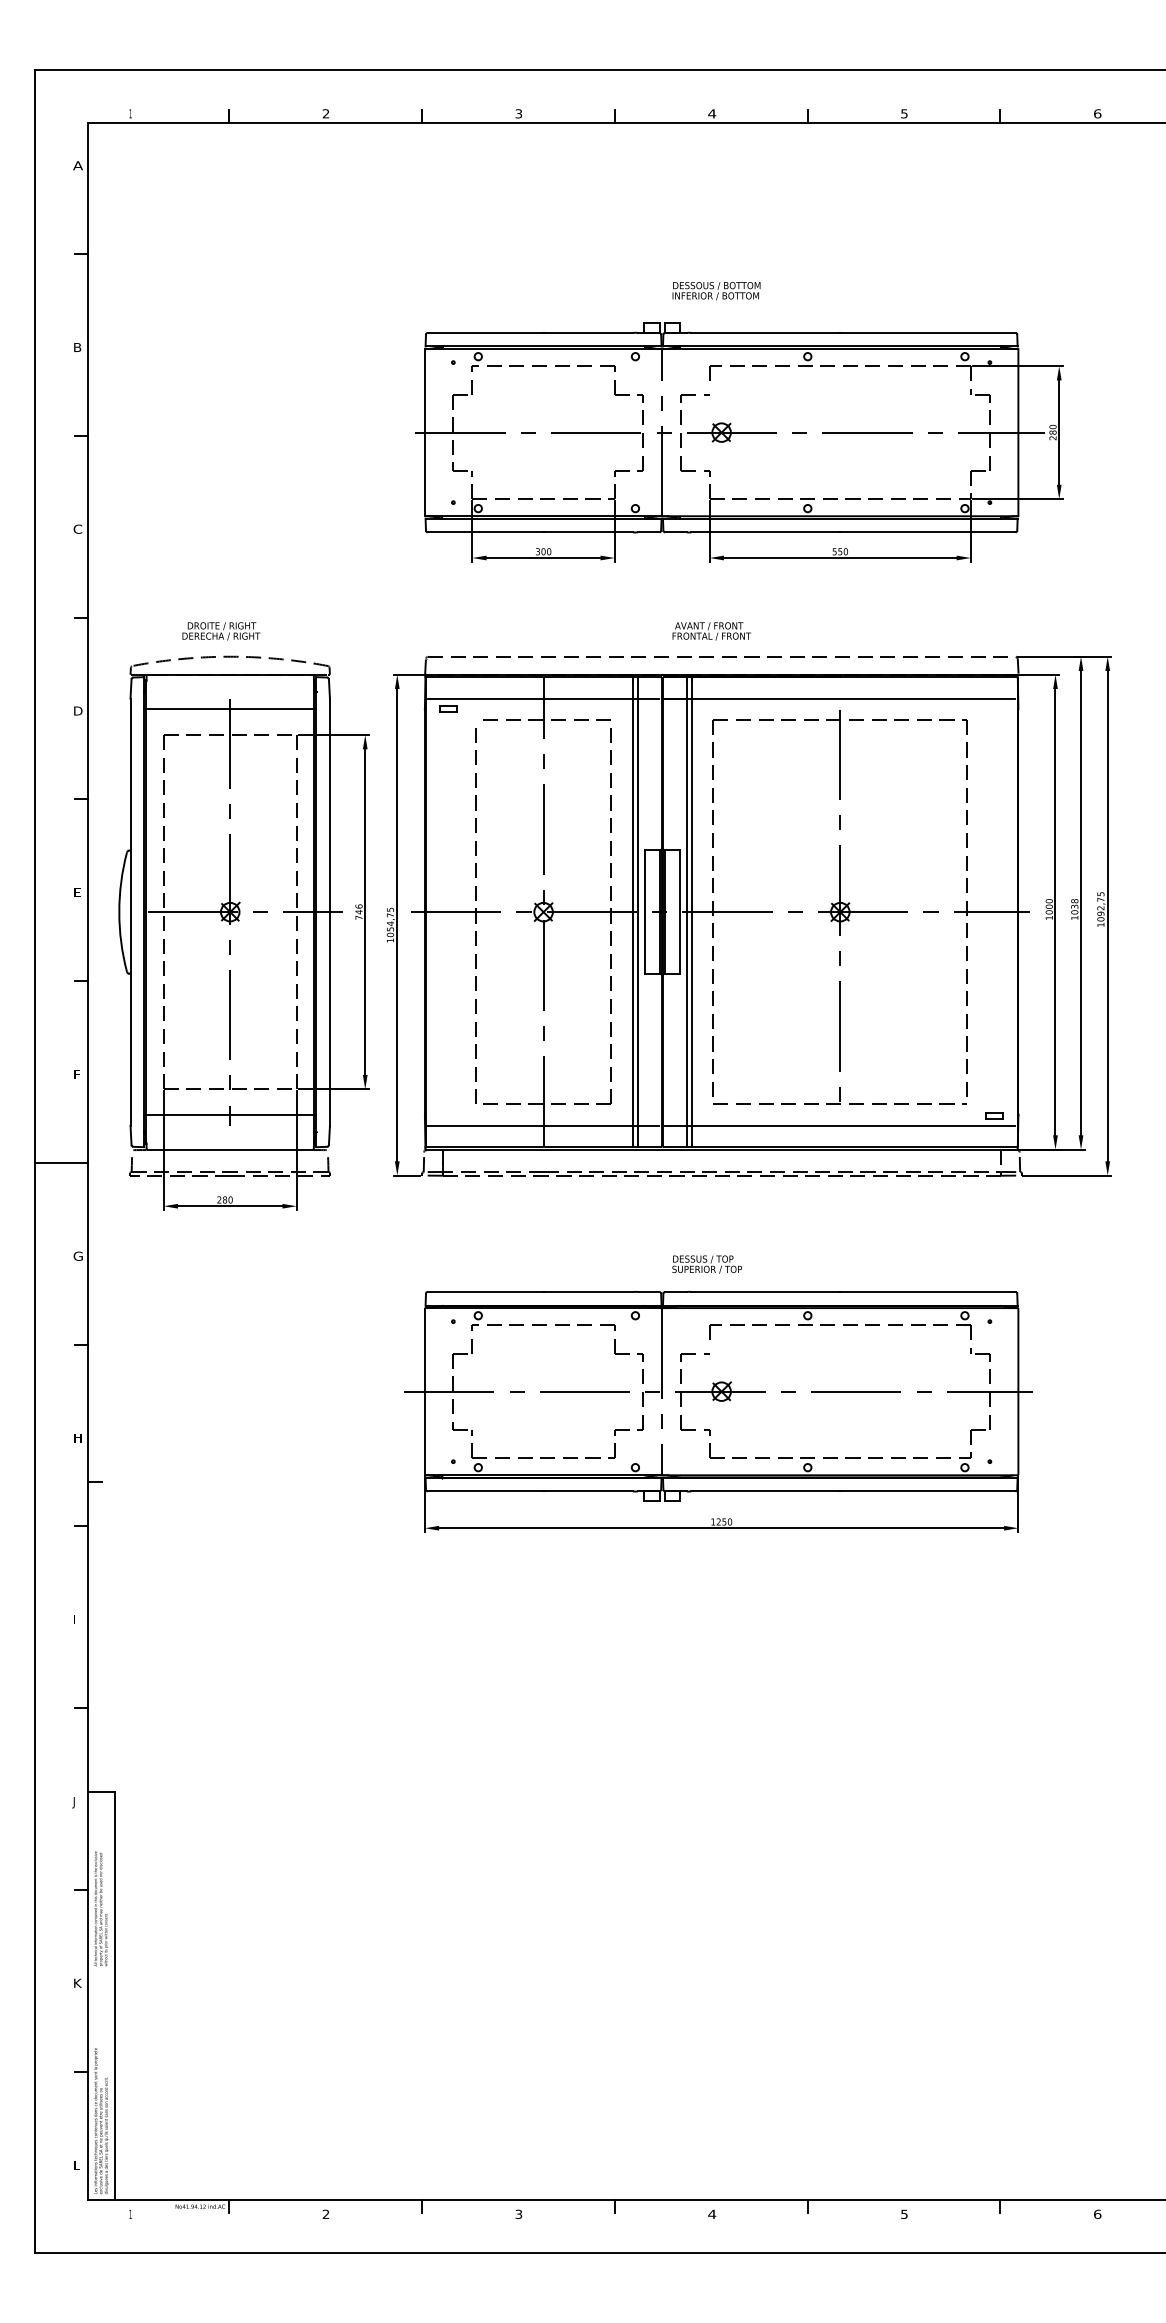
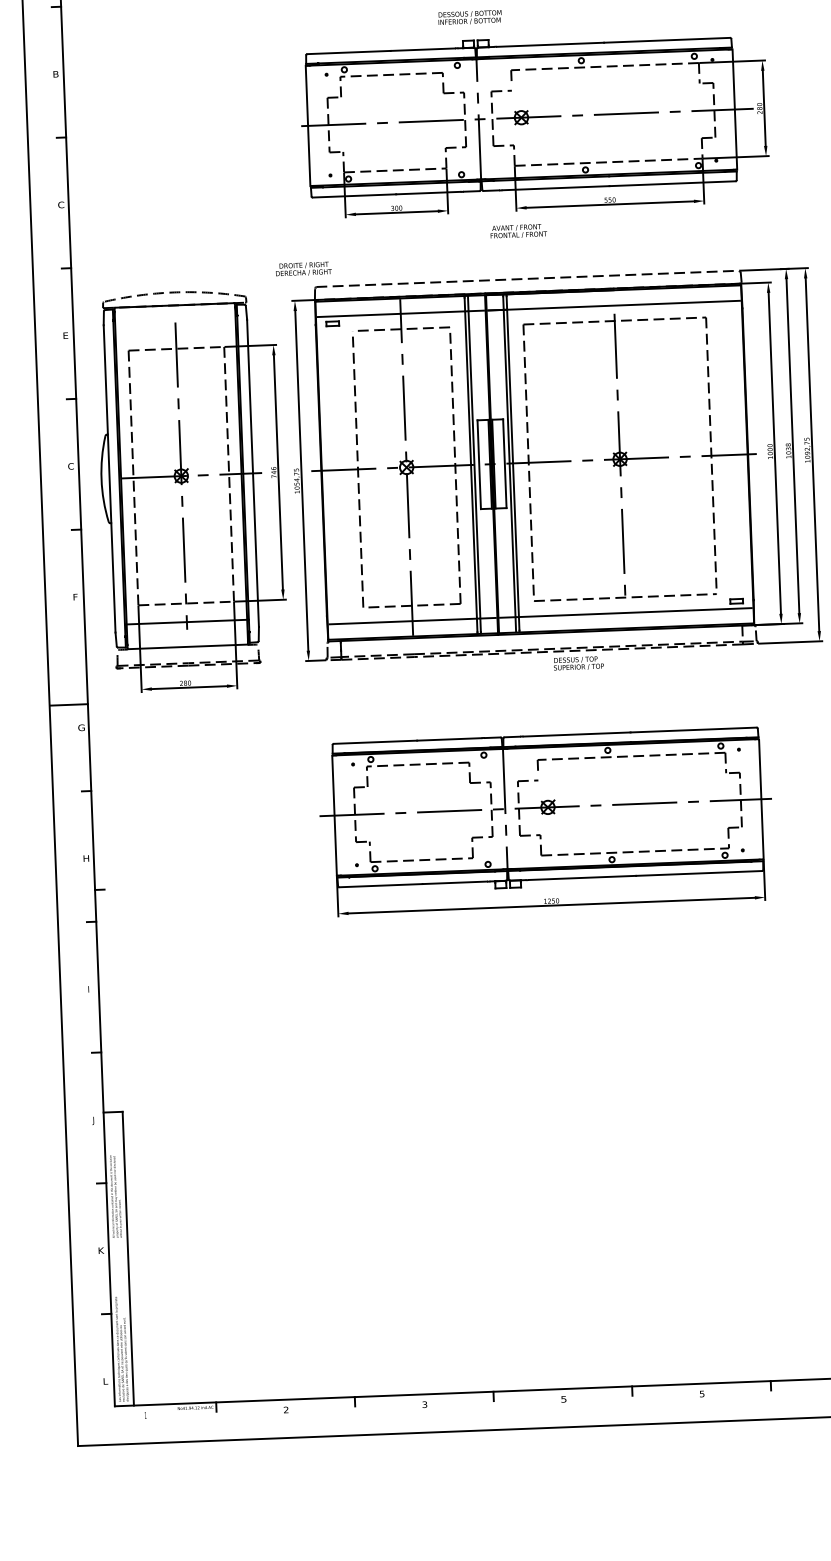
text: (716, 291) -> (470, 18), moved
text: (221, 631) -> (303, 269), moved
text: (711, 631) -> (518, 231), moved
line: (230, 709) -> (175, 330), removed
text: (78, 710) -> (66, 335), D -> E
text: (77, 892) -> (70, 466), E -> C
line: (62, 1162) -> (69, 704), moved
text: (706, 1264) -> (578, 663), moved
text: (712, 2214) -> (564, 1399), 4 -> 5

